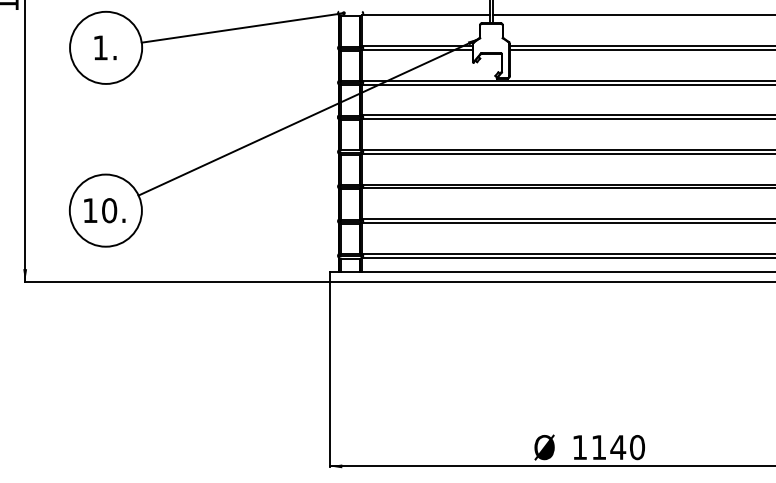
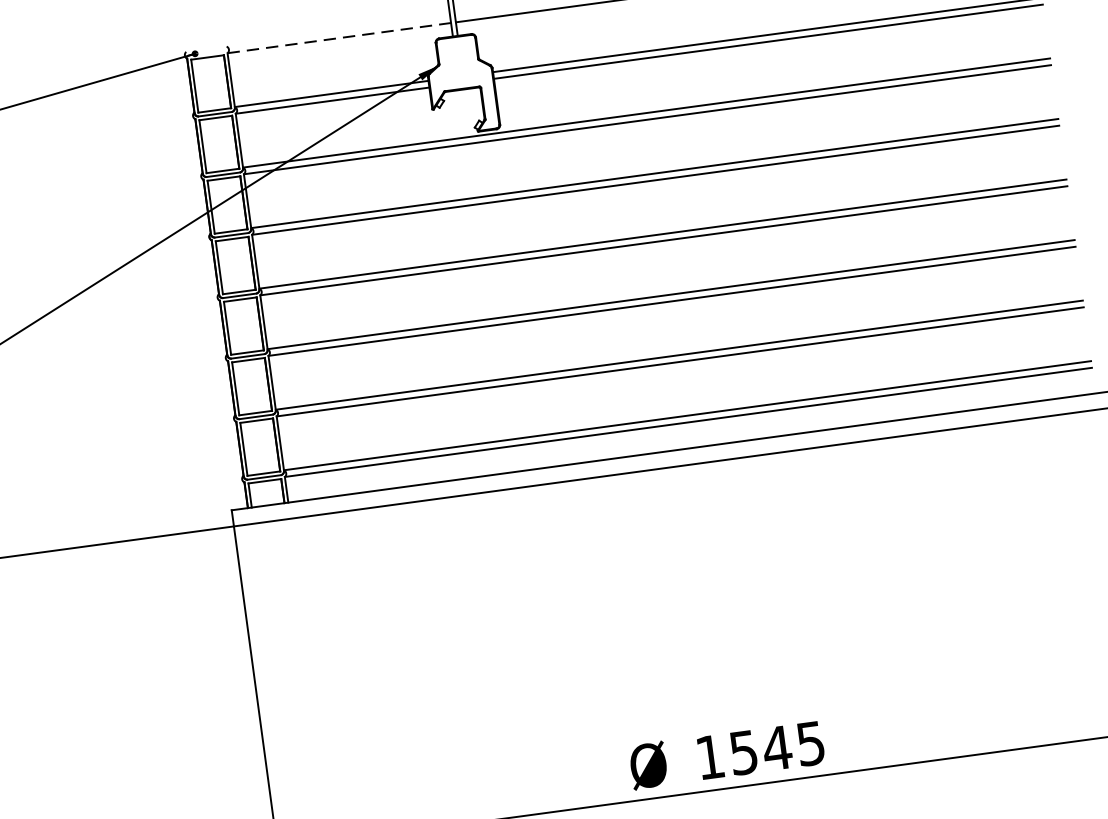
line: (426, 15) -> (340, 38), solid -> dashed
text: (618, 447) -> (777, 748), 1140 -> 1545

